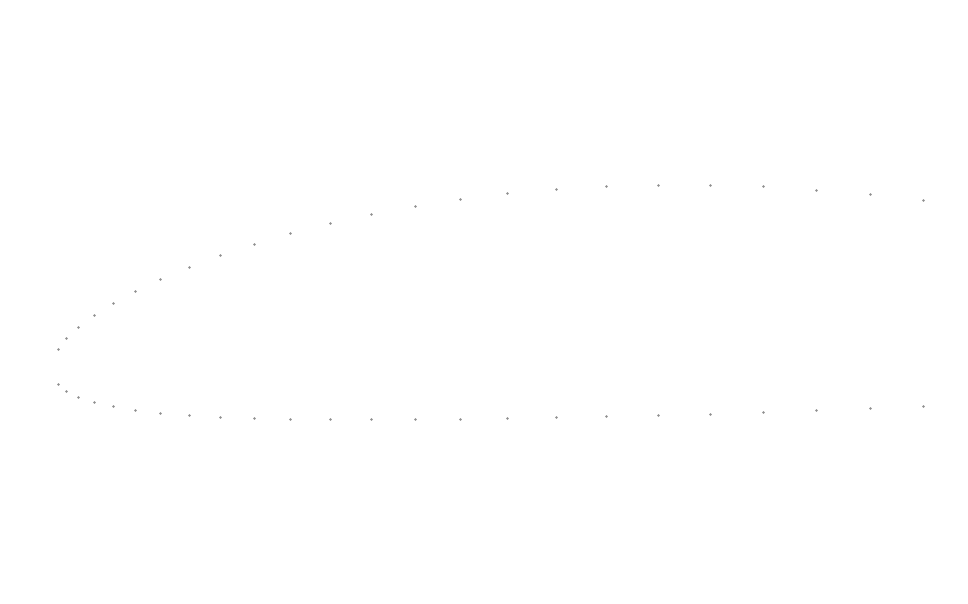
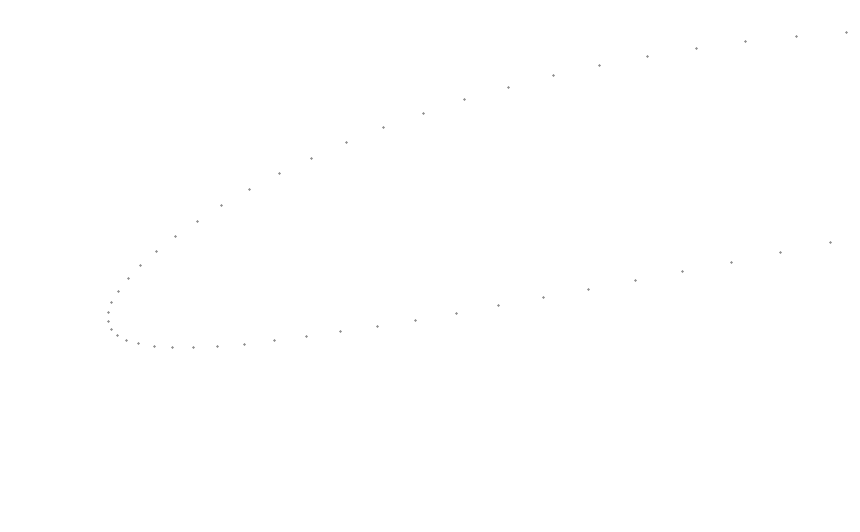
part: (51, 368) -> (108, 321), added

